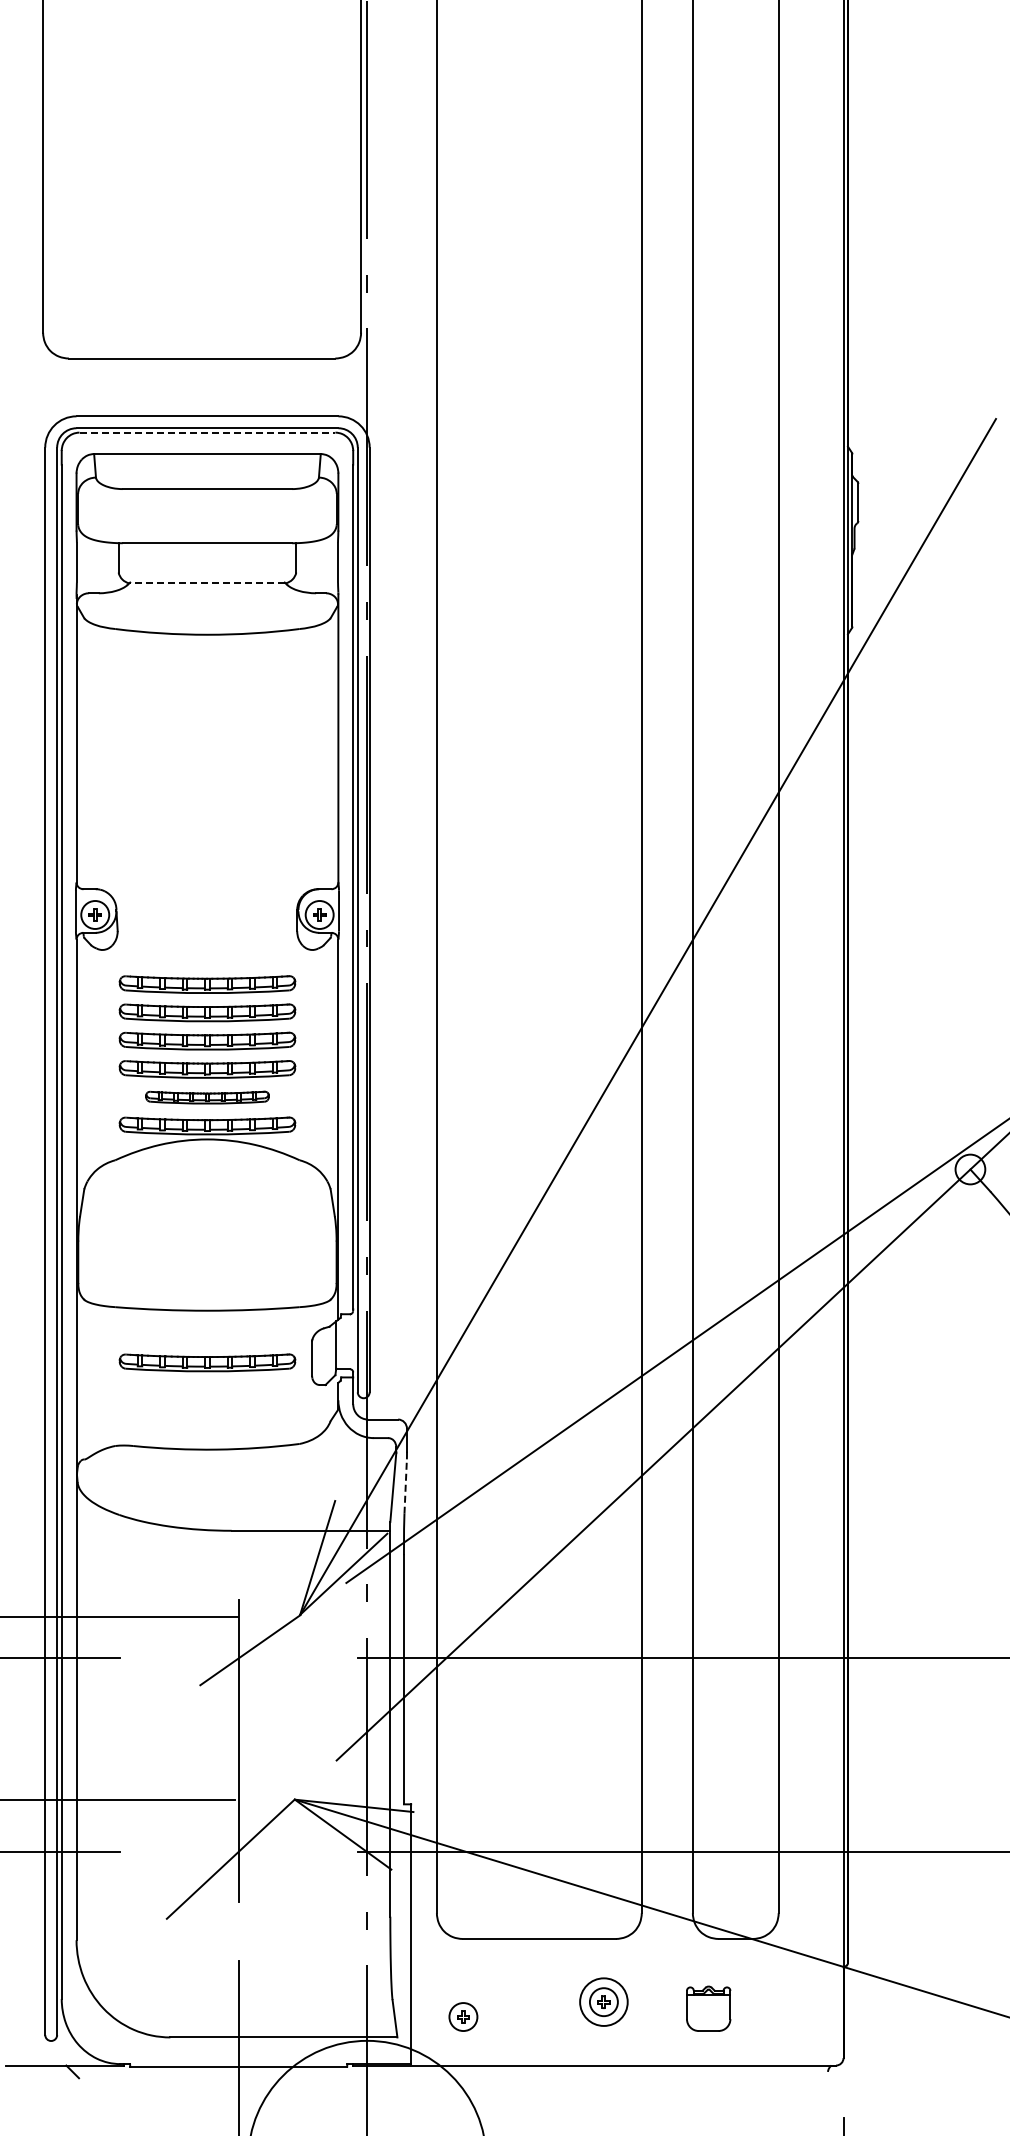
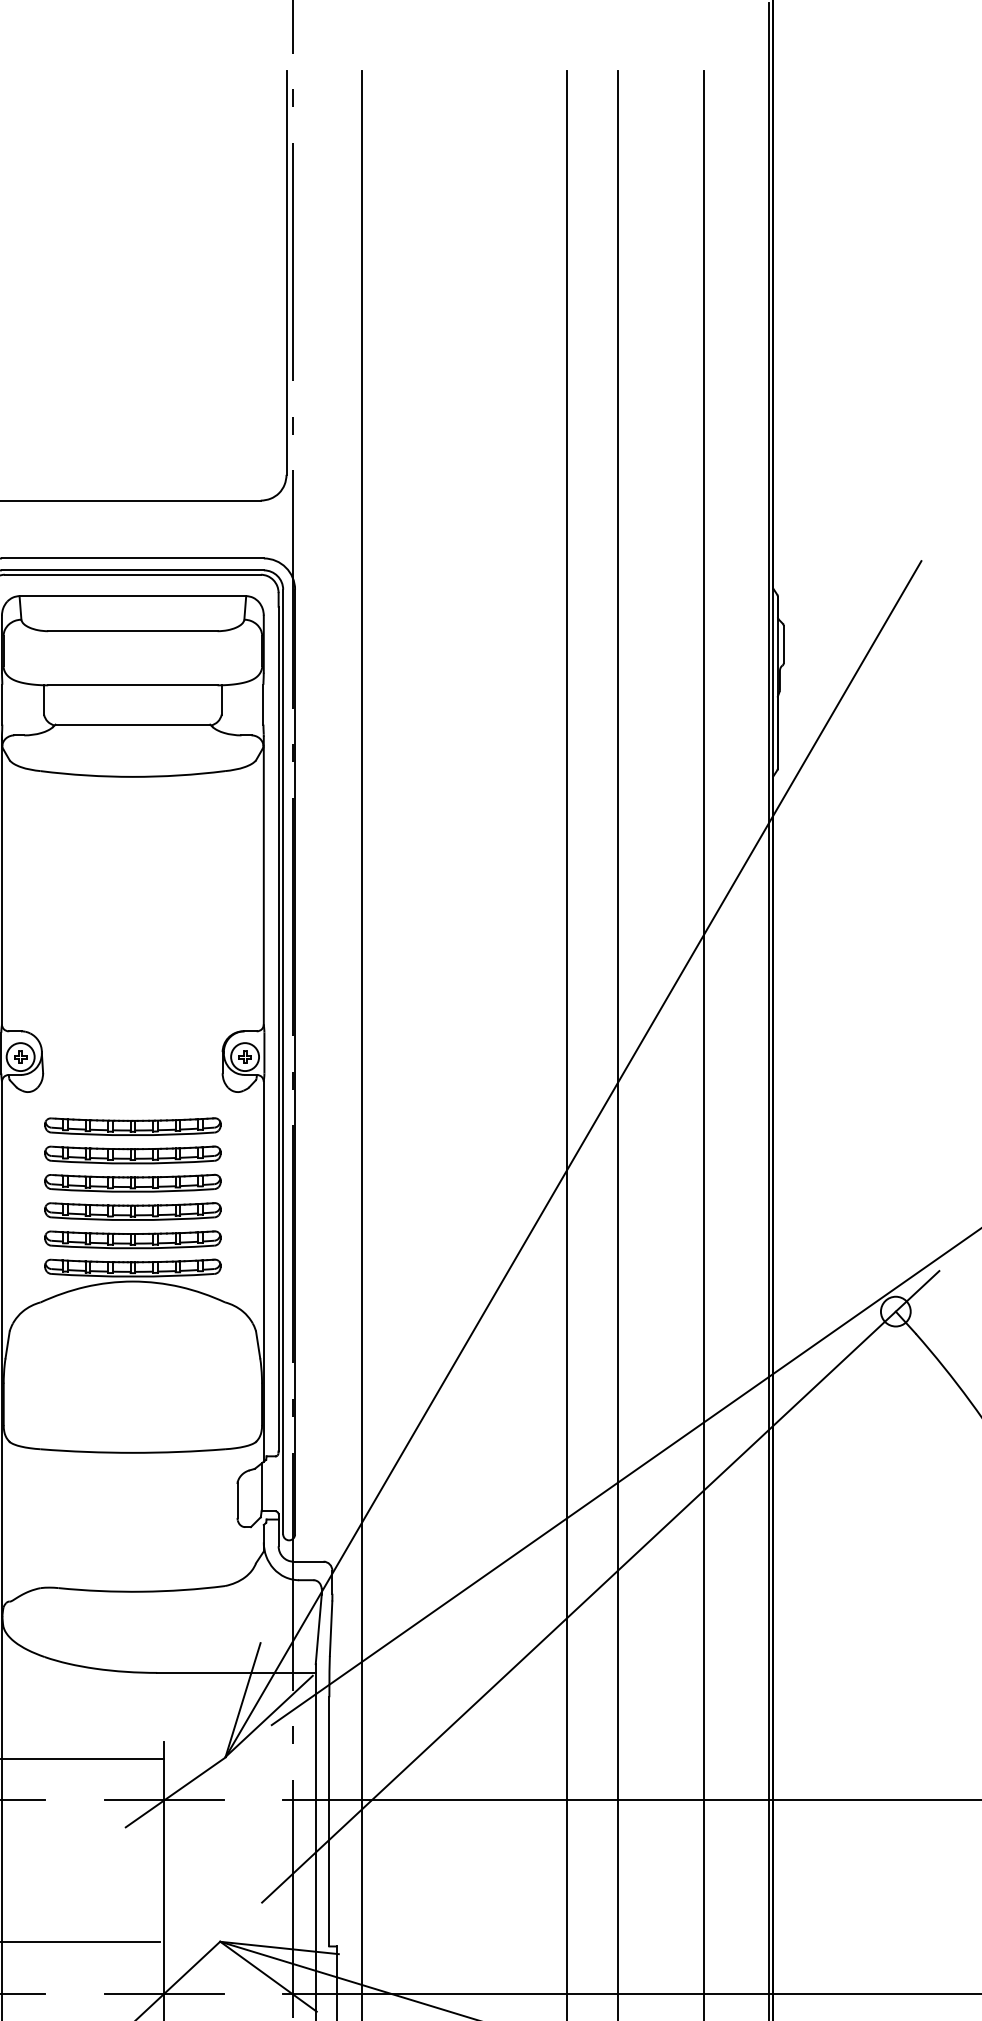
line: (207, 432) -> (132, 574), dashed -> solid
line: (206, 582) -> (131, 724), dashed -> solid
part: (207, 1097) -> (132, 1239), size x1.43
part: (207, 1362) -> (132, 1504), removed
line: (405, 1486) -> (330, 1628), dashed -> solid
line: (238, 1658) -> (163, 1800), added
line: (238, 1851) -> (163, 1993), added

